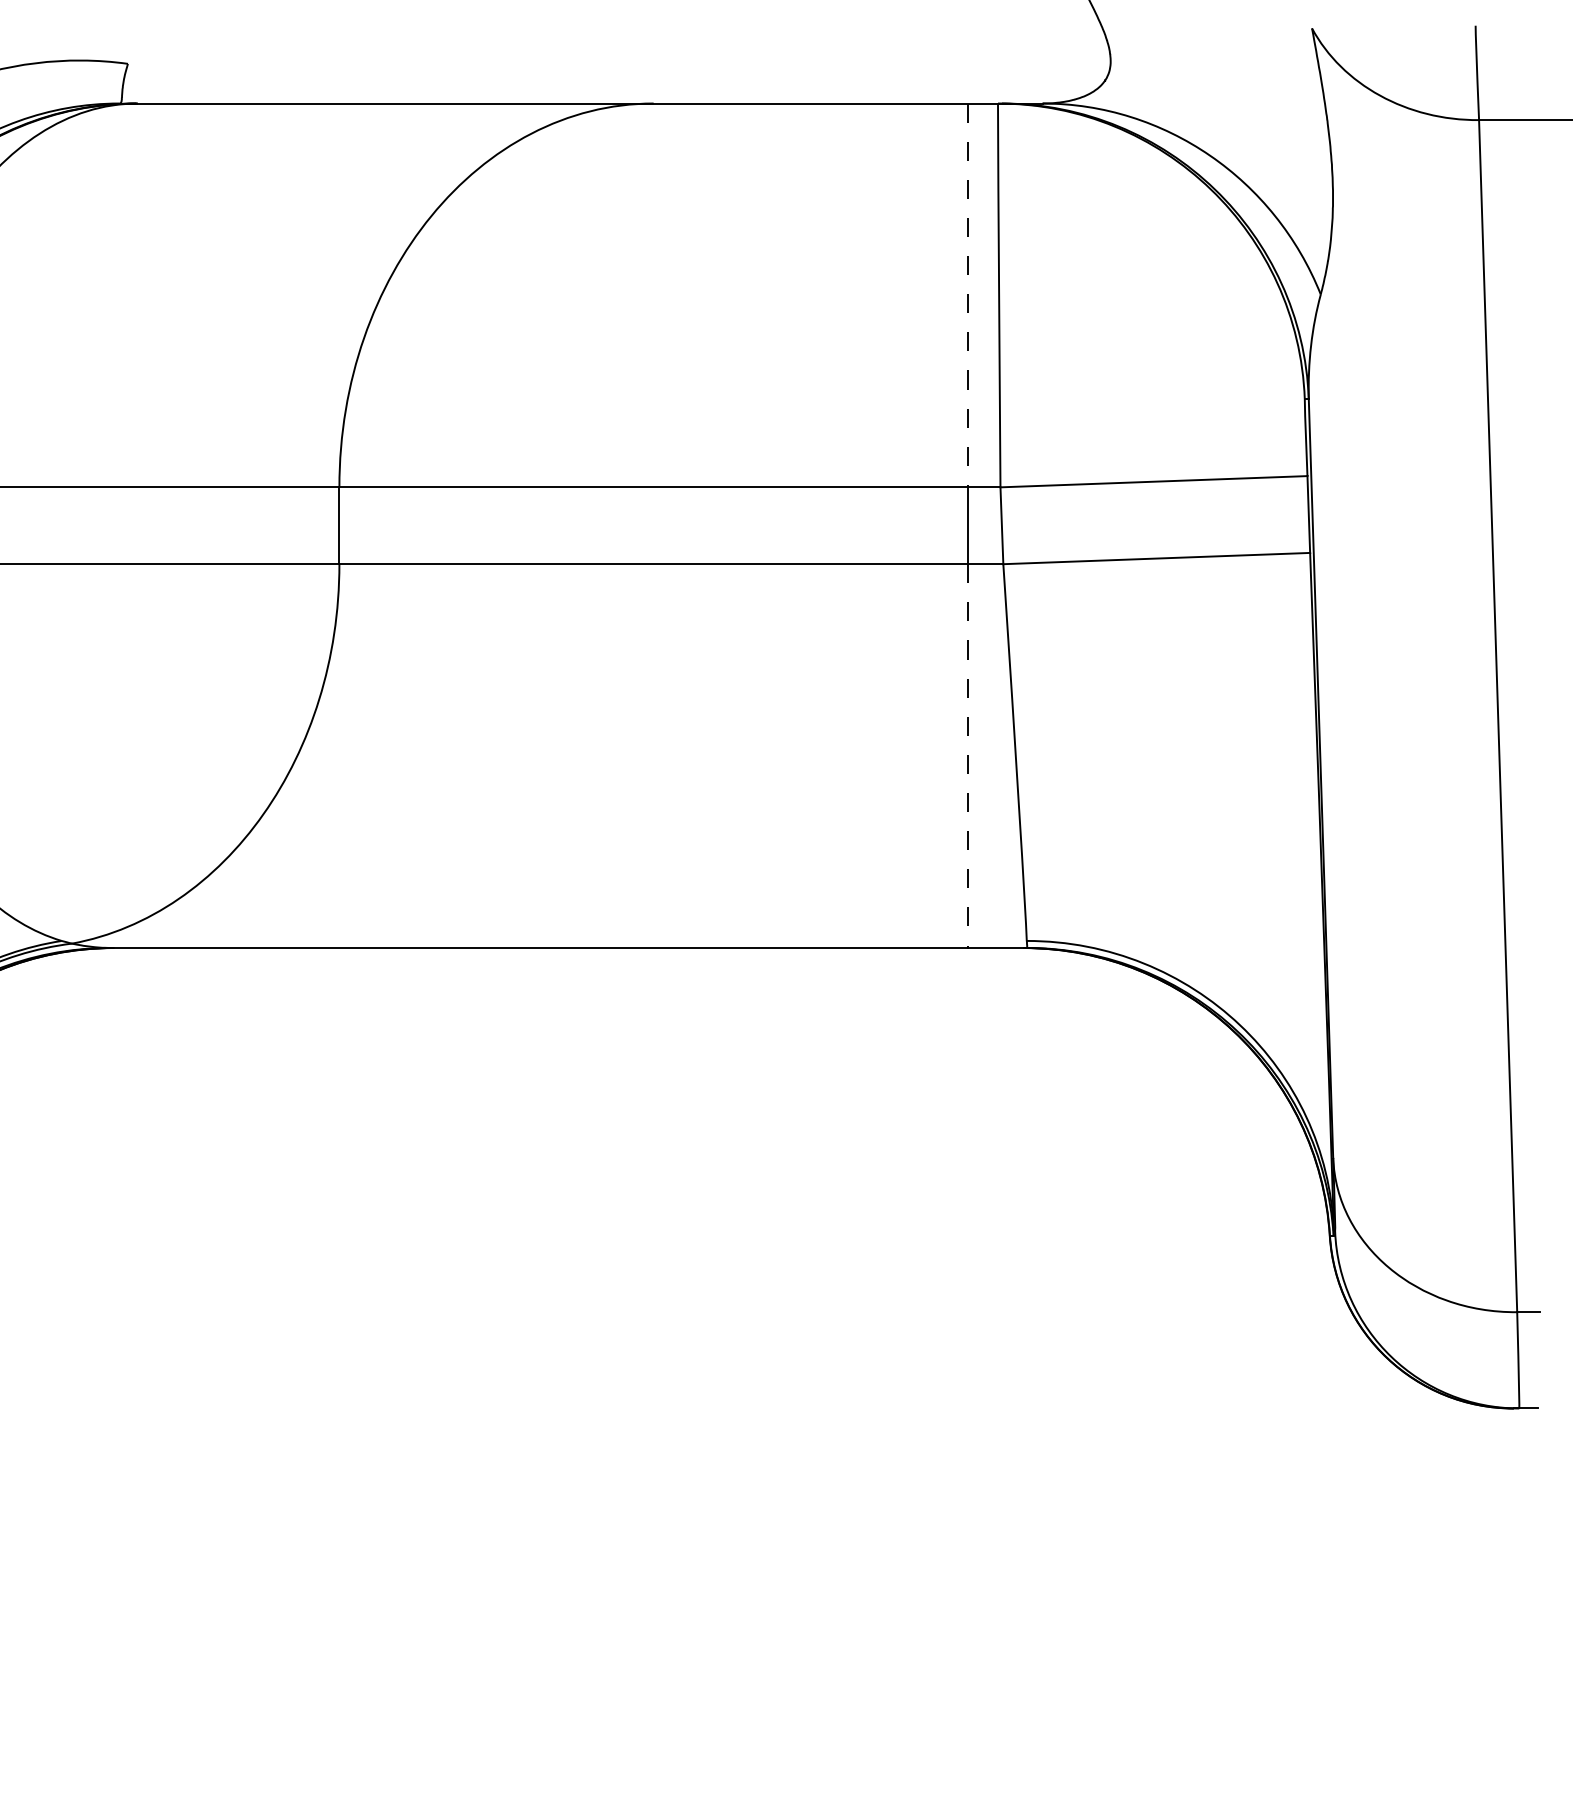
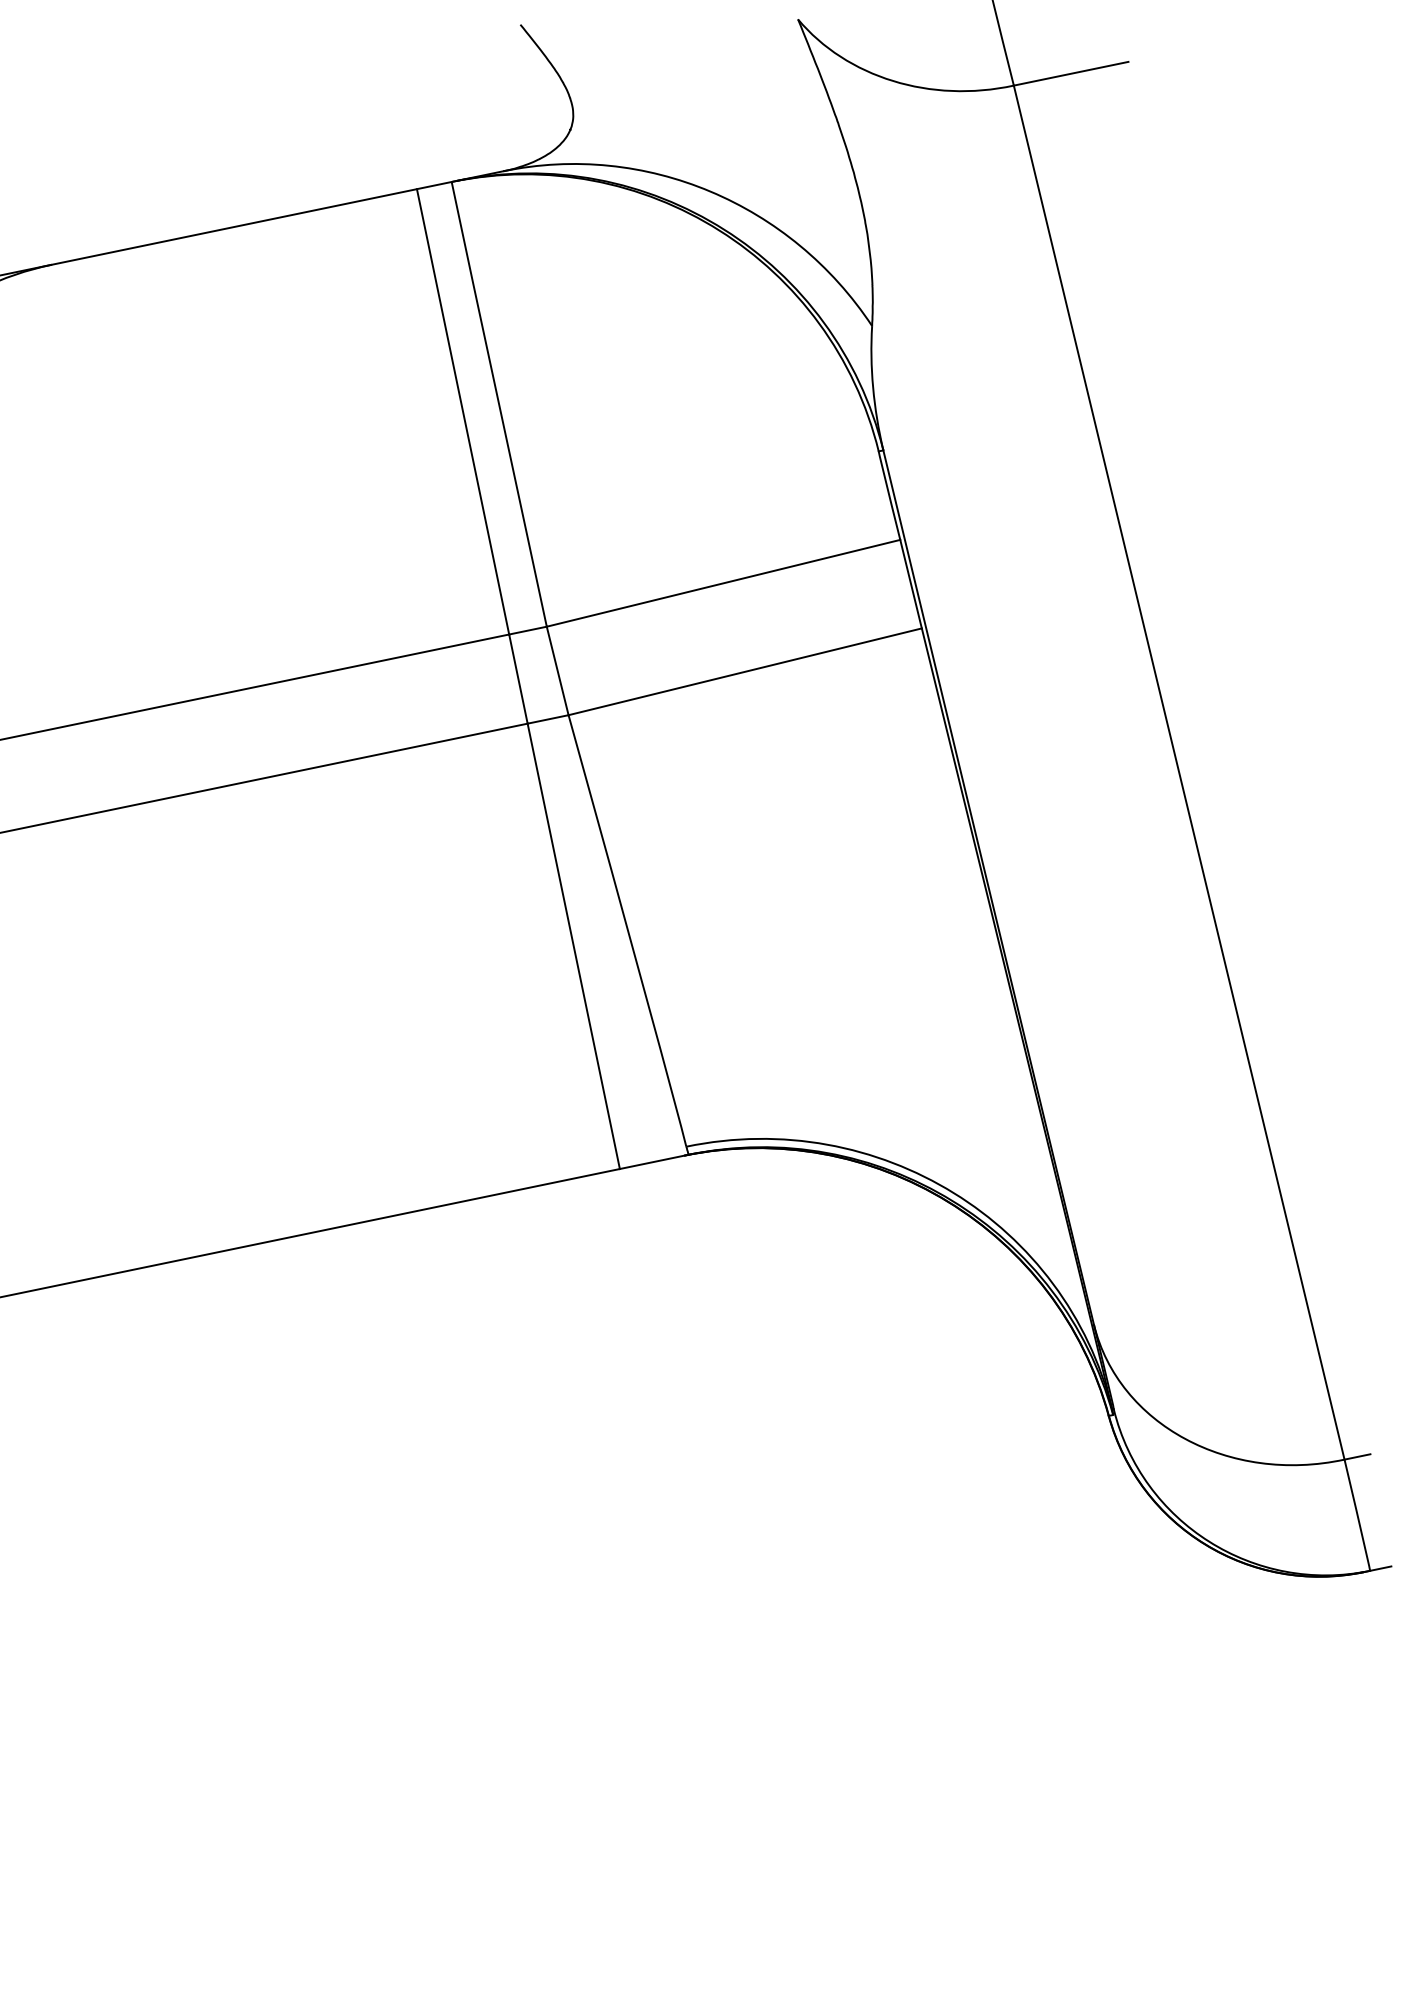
line: (968, 295) -> (463, 411), dashed -> solid
line: (968, 756) -> (574, 946), dashed -> solid

